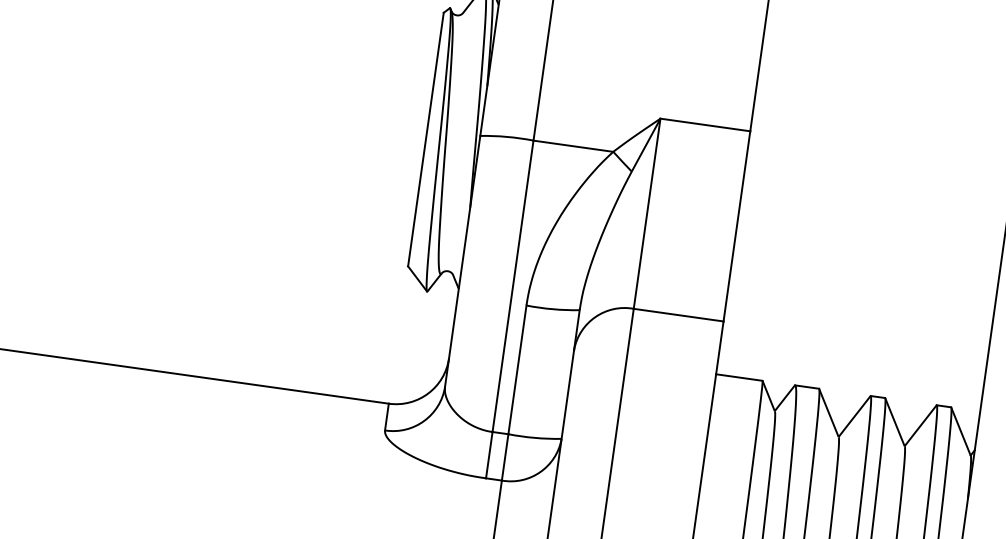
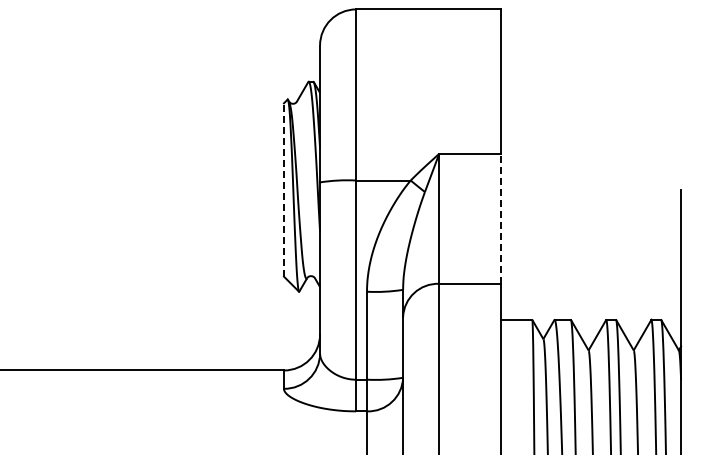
line: (425, 138) -> (283, 189), solid -> dashed
line: (736, 225) -> (500, 218), solid -> dashed

